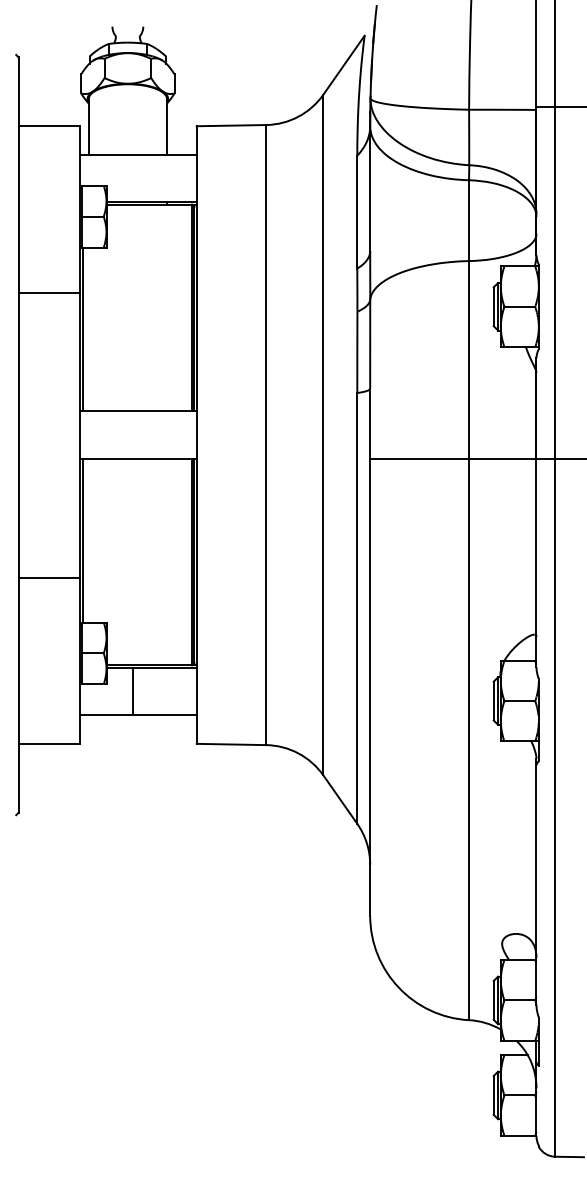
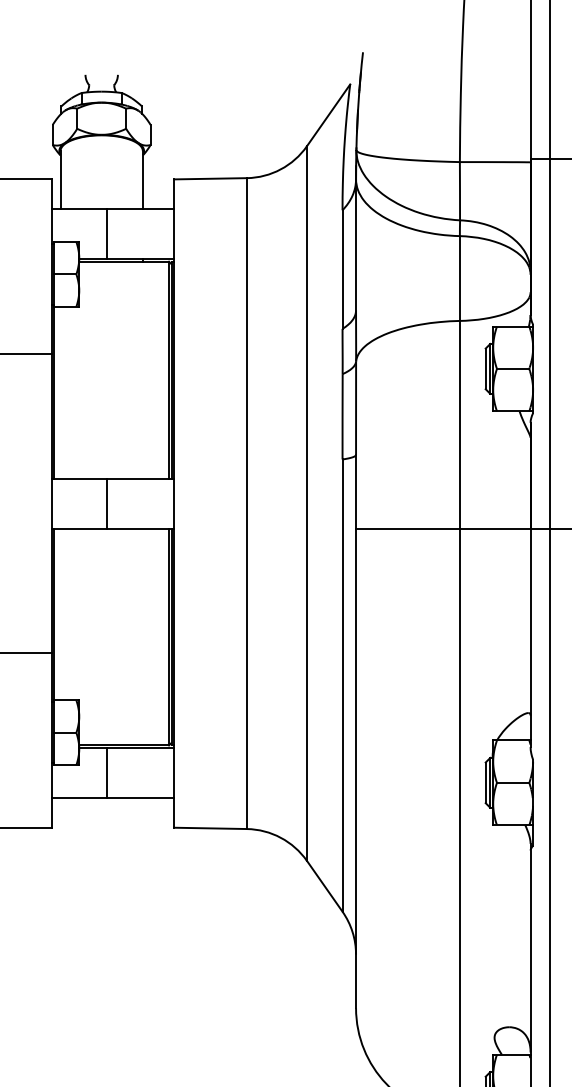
line: (132, 178) -> (106, 234), added
line: (132, 434) -> (106, 502), added

